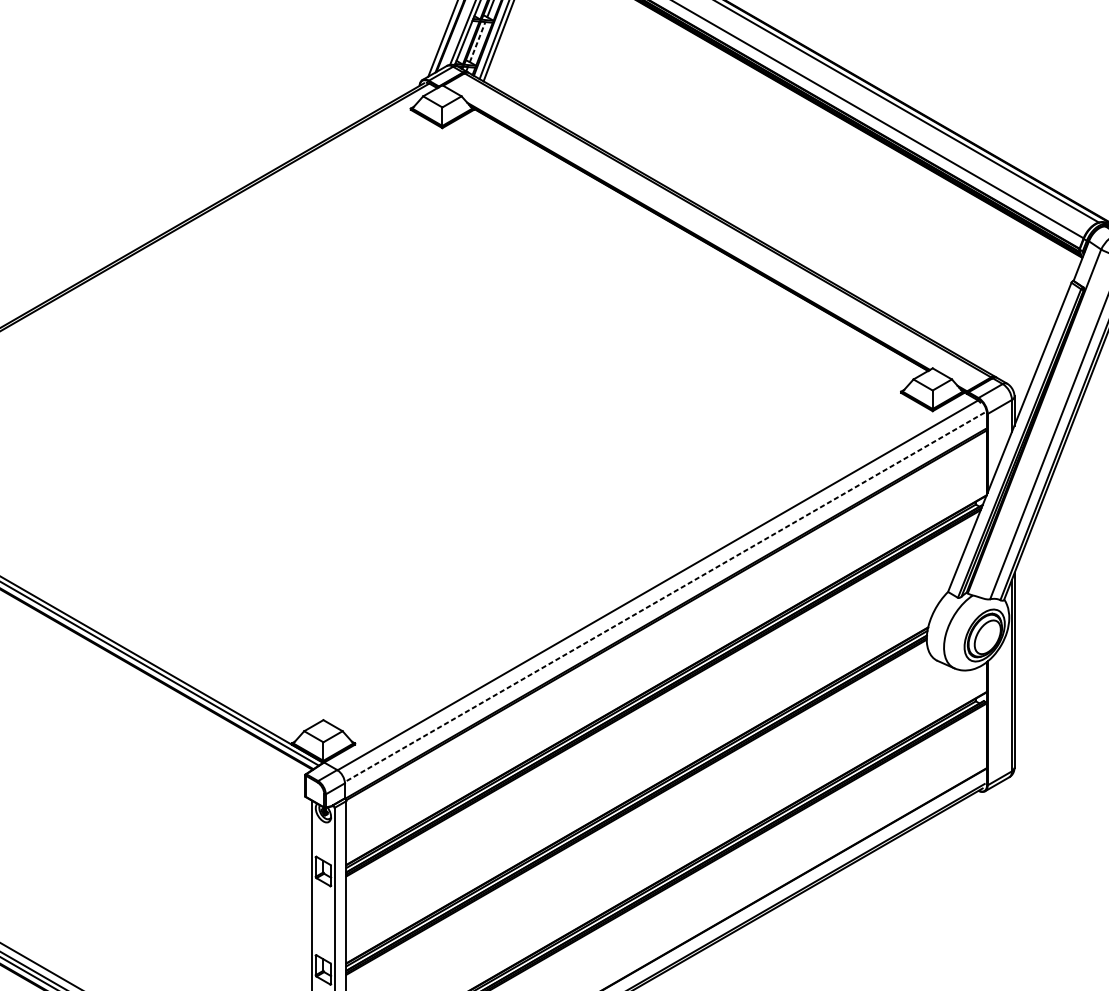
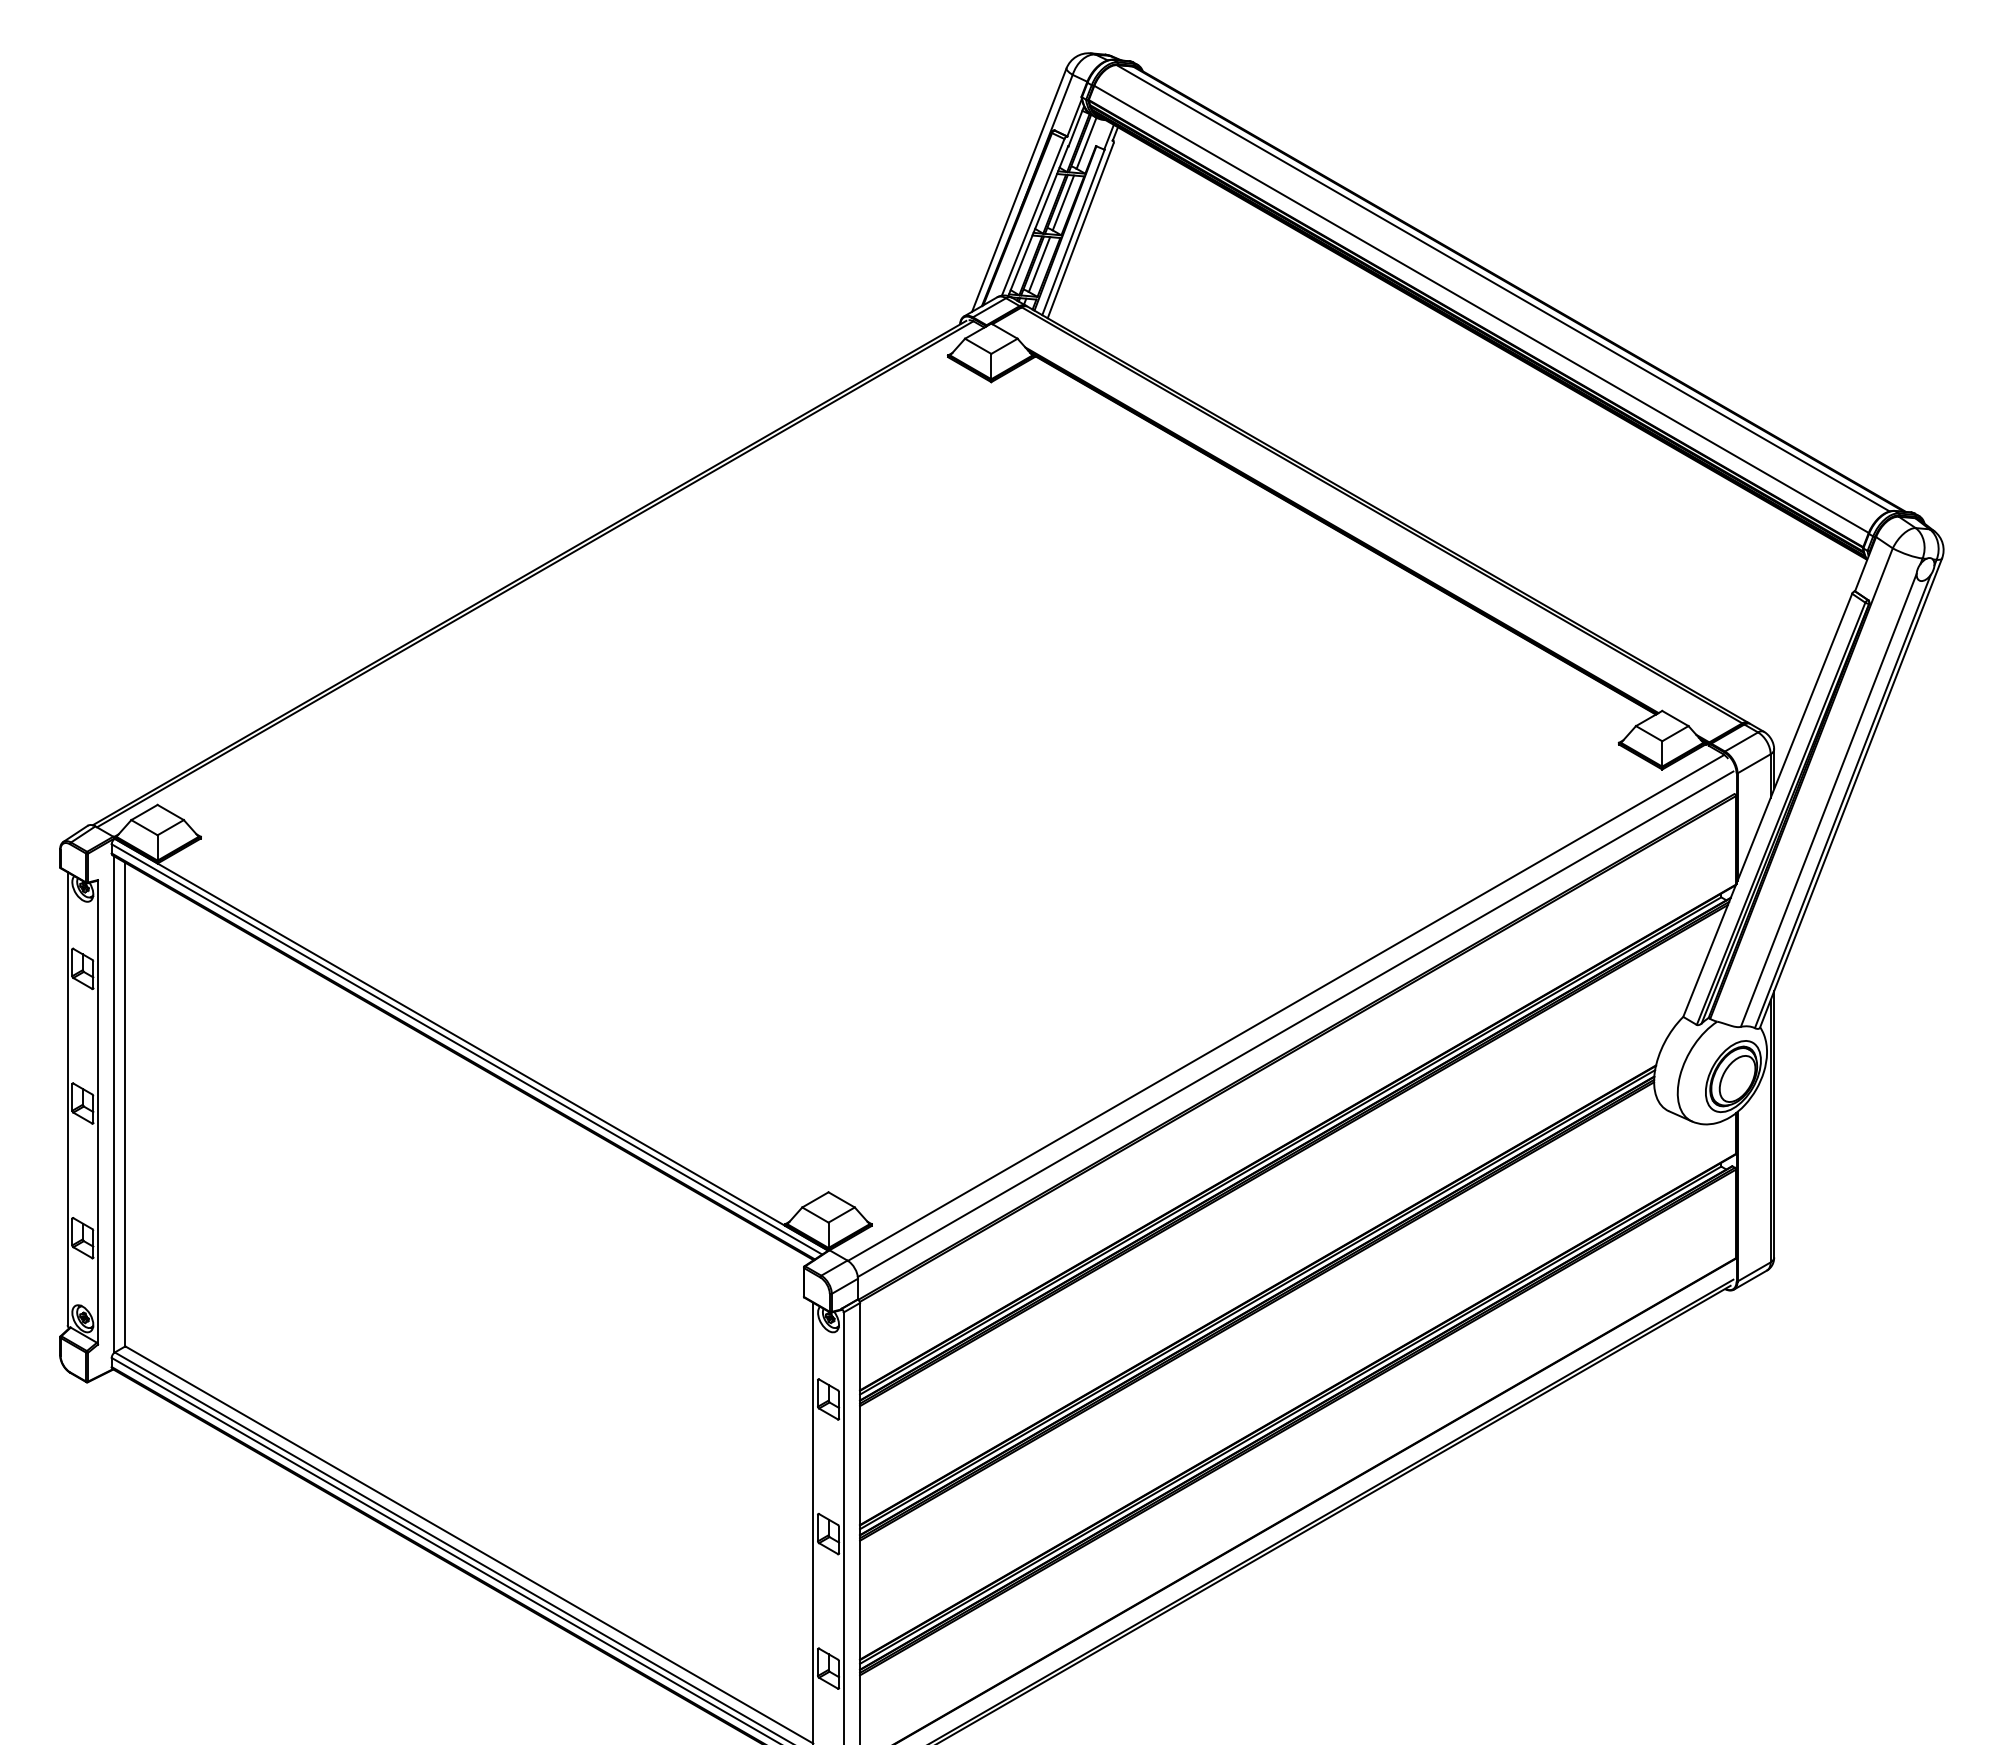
line: (477, 42) -> (1039, 264), dashed -> solid
line: (664, 597) -> (1295, 1024), dashed -> solid

